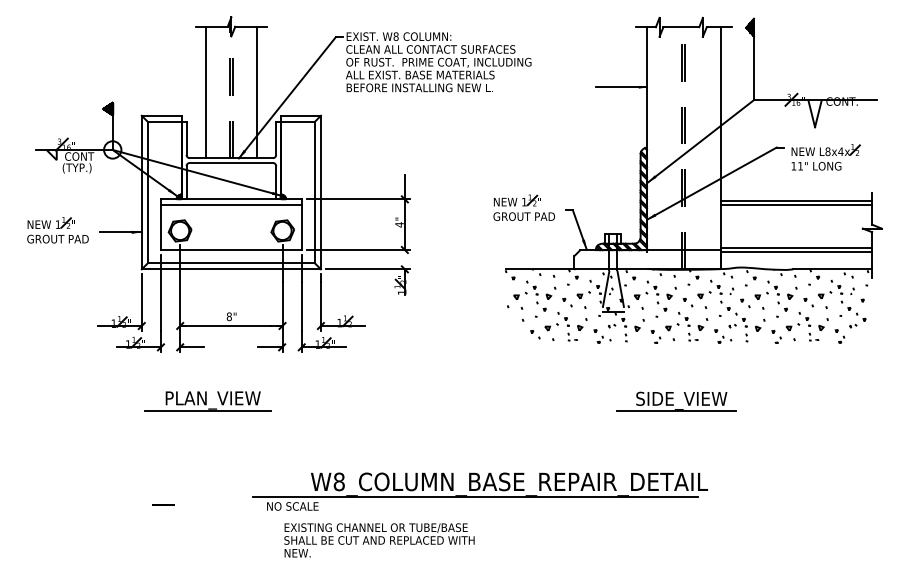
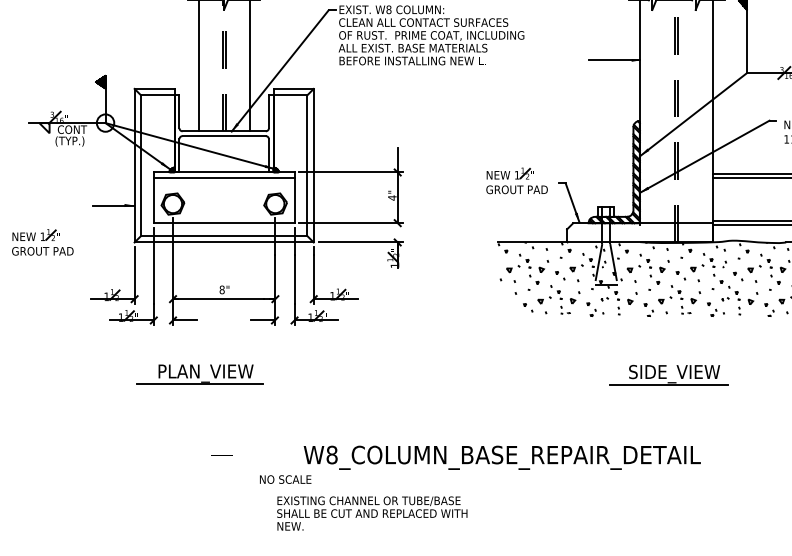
part: (57, 230) -> (42, 242), moved
line: (475, 496) -> (468, 469), removed
text: (163, 504) -> (222, 454), moved

